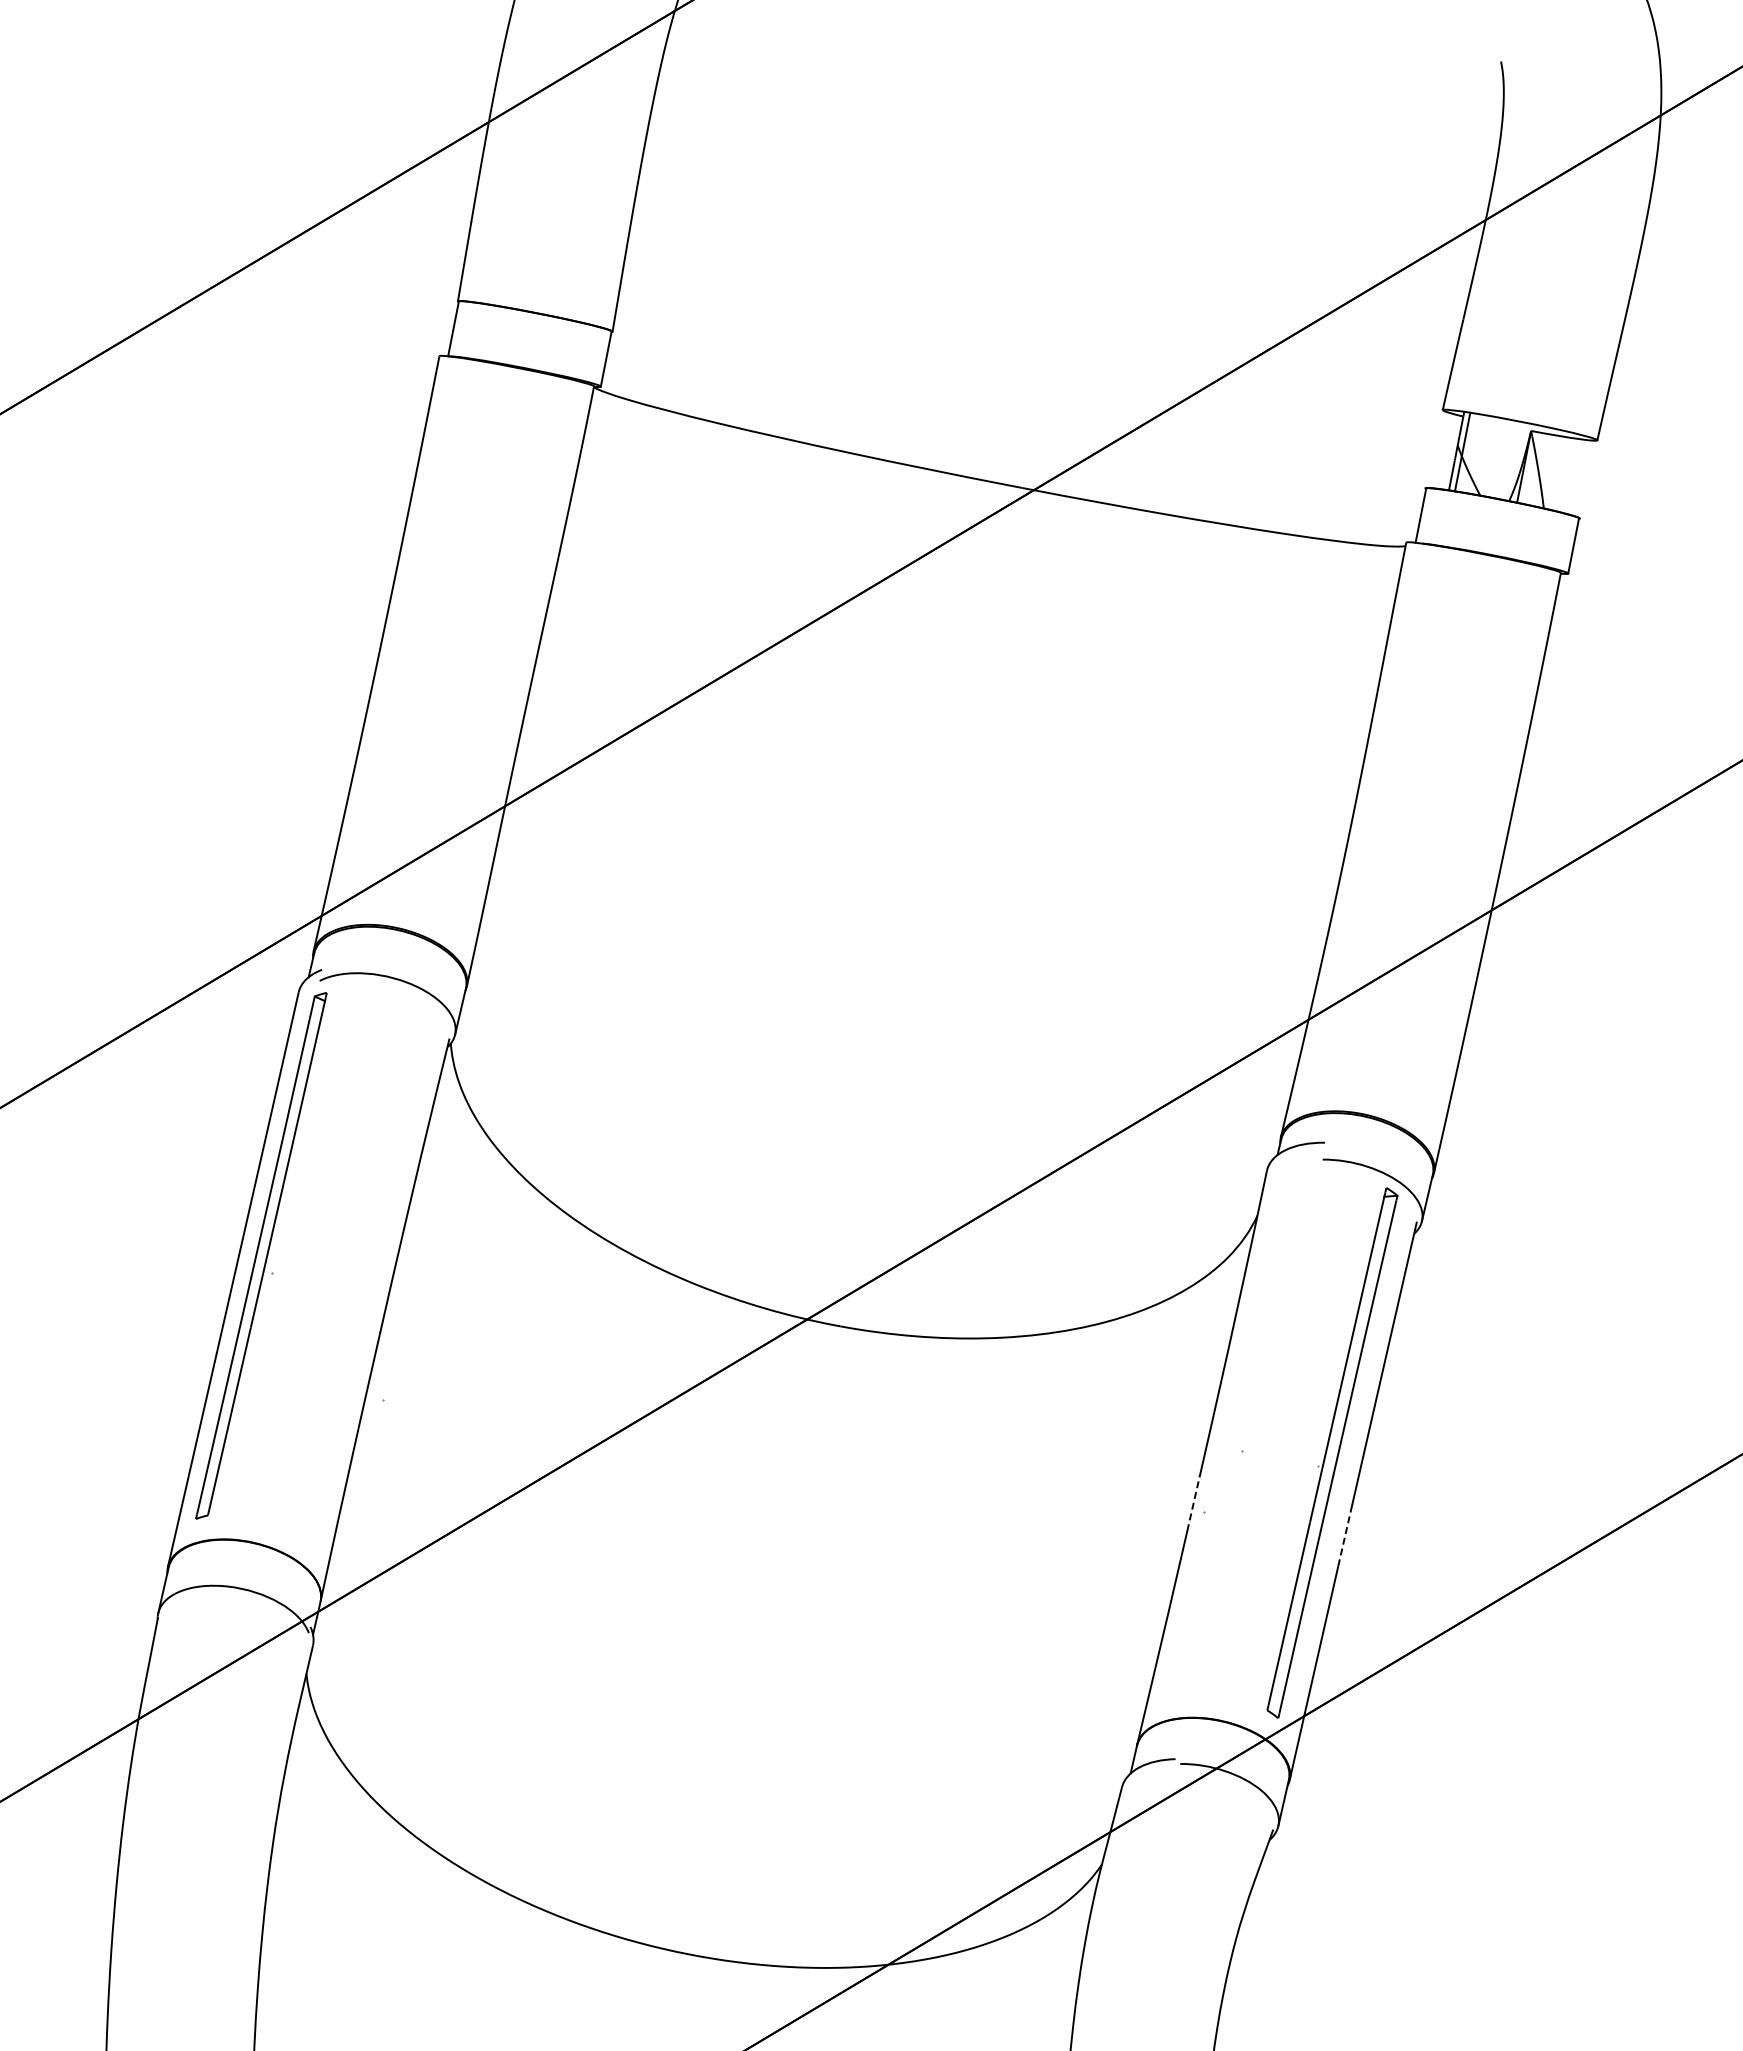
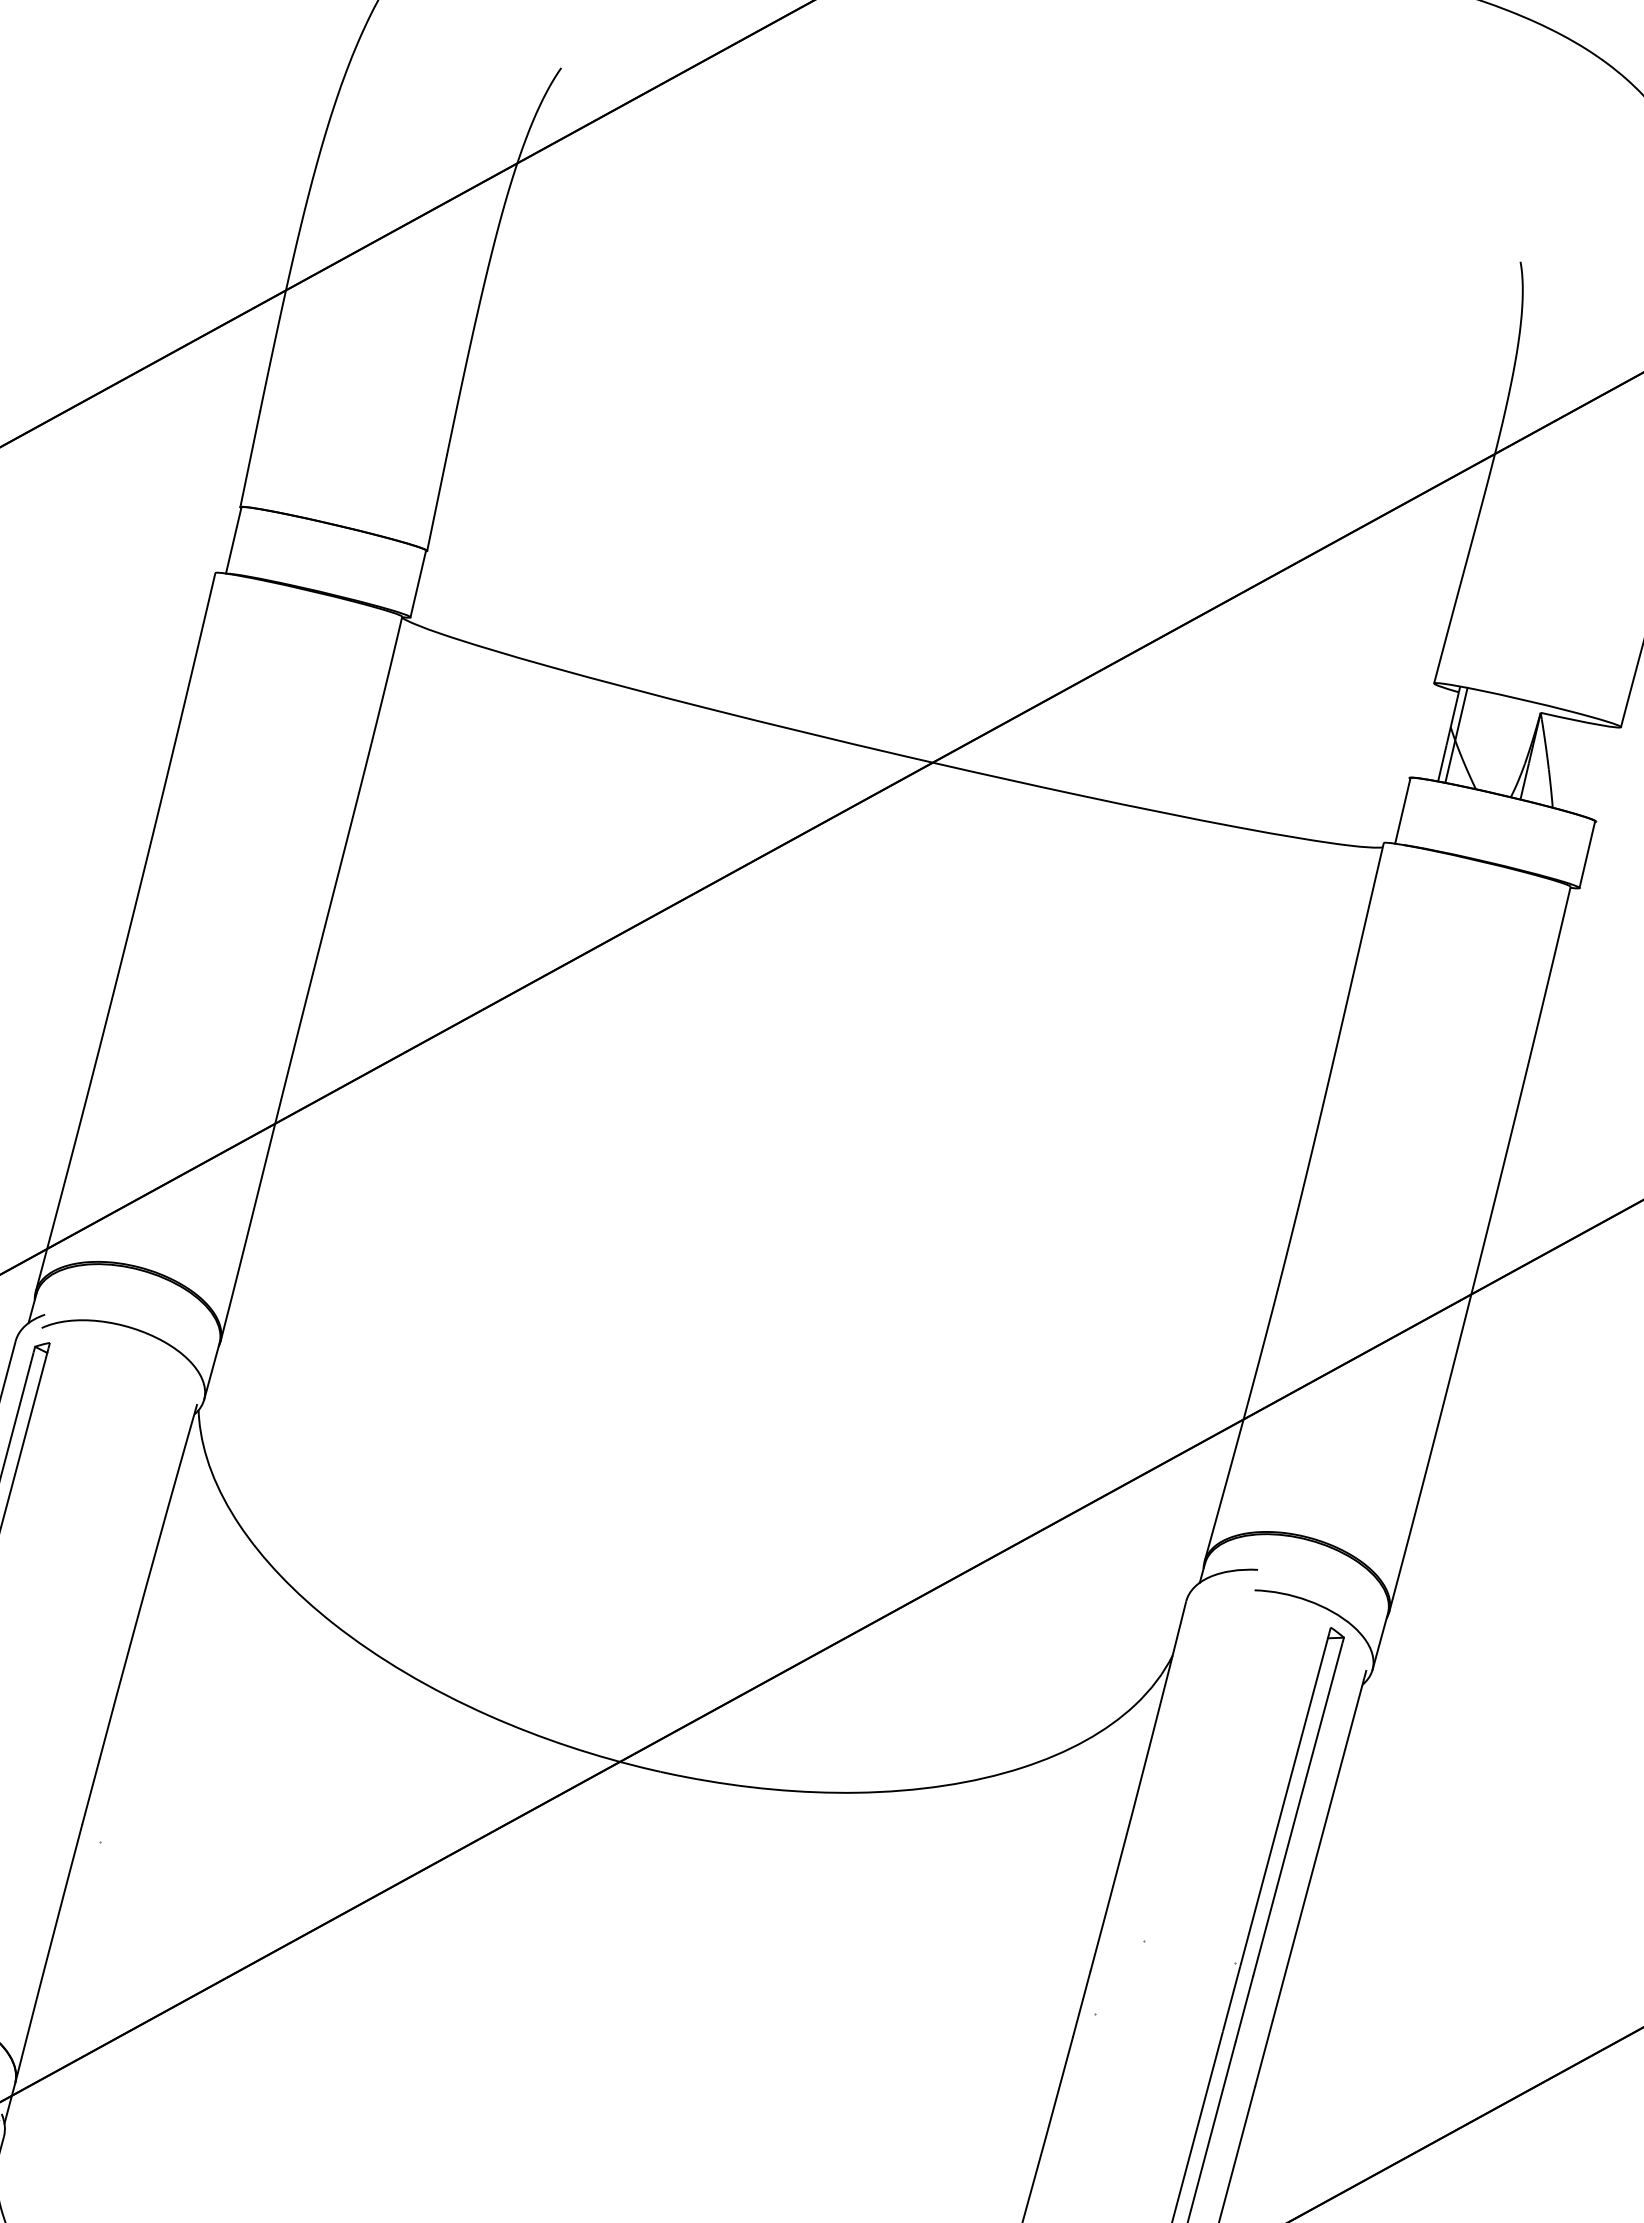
line: (1193, 1504) -> (1081, 2004), dashed -> solid
line: (1344, 1538) -> (1264, 2052), dashed -> solid

